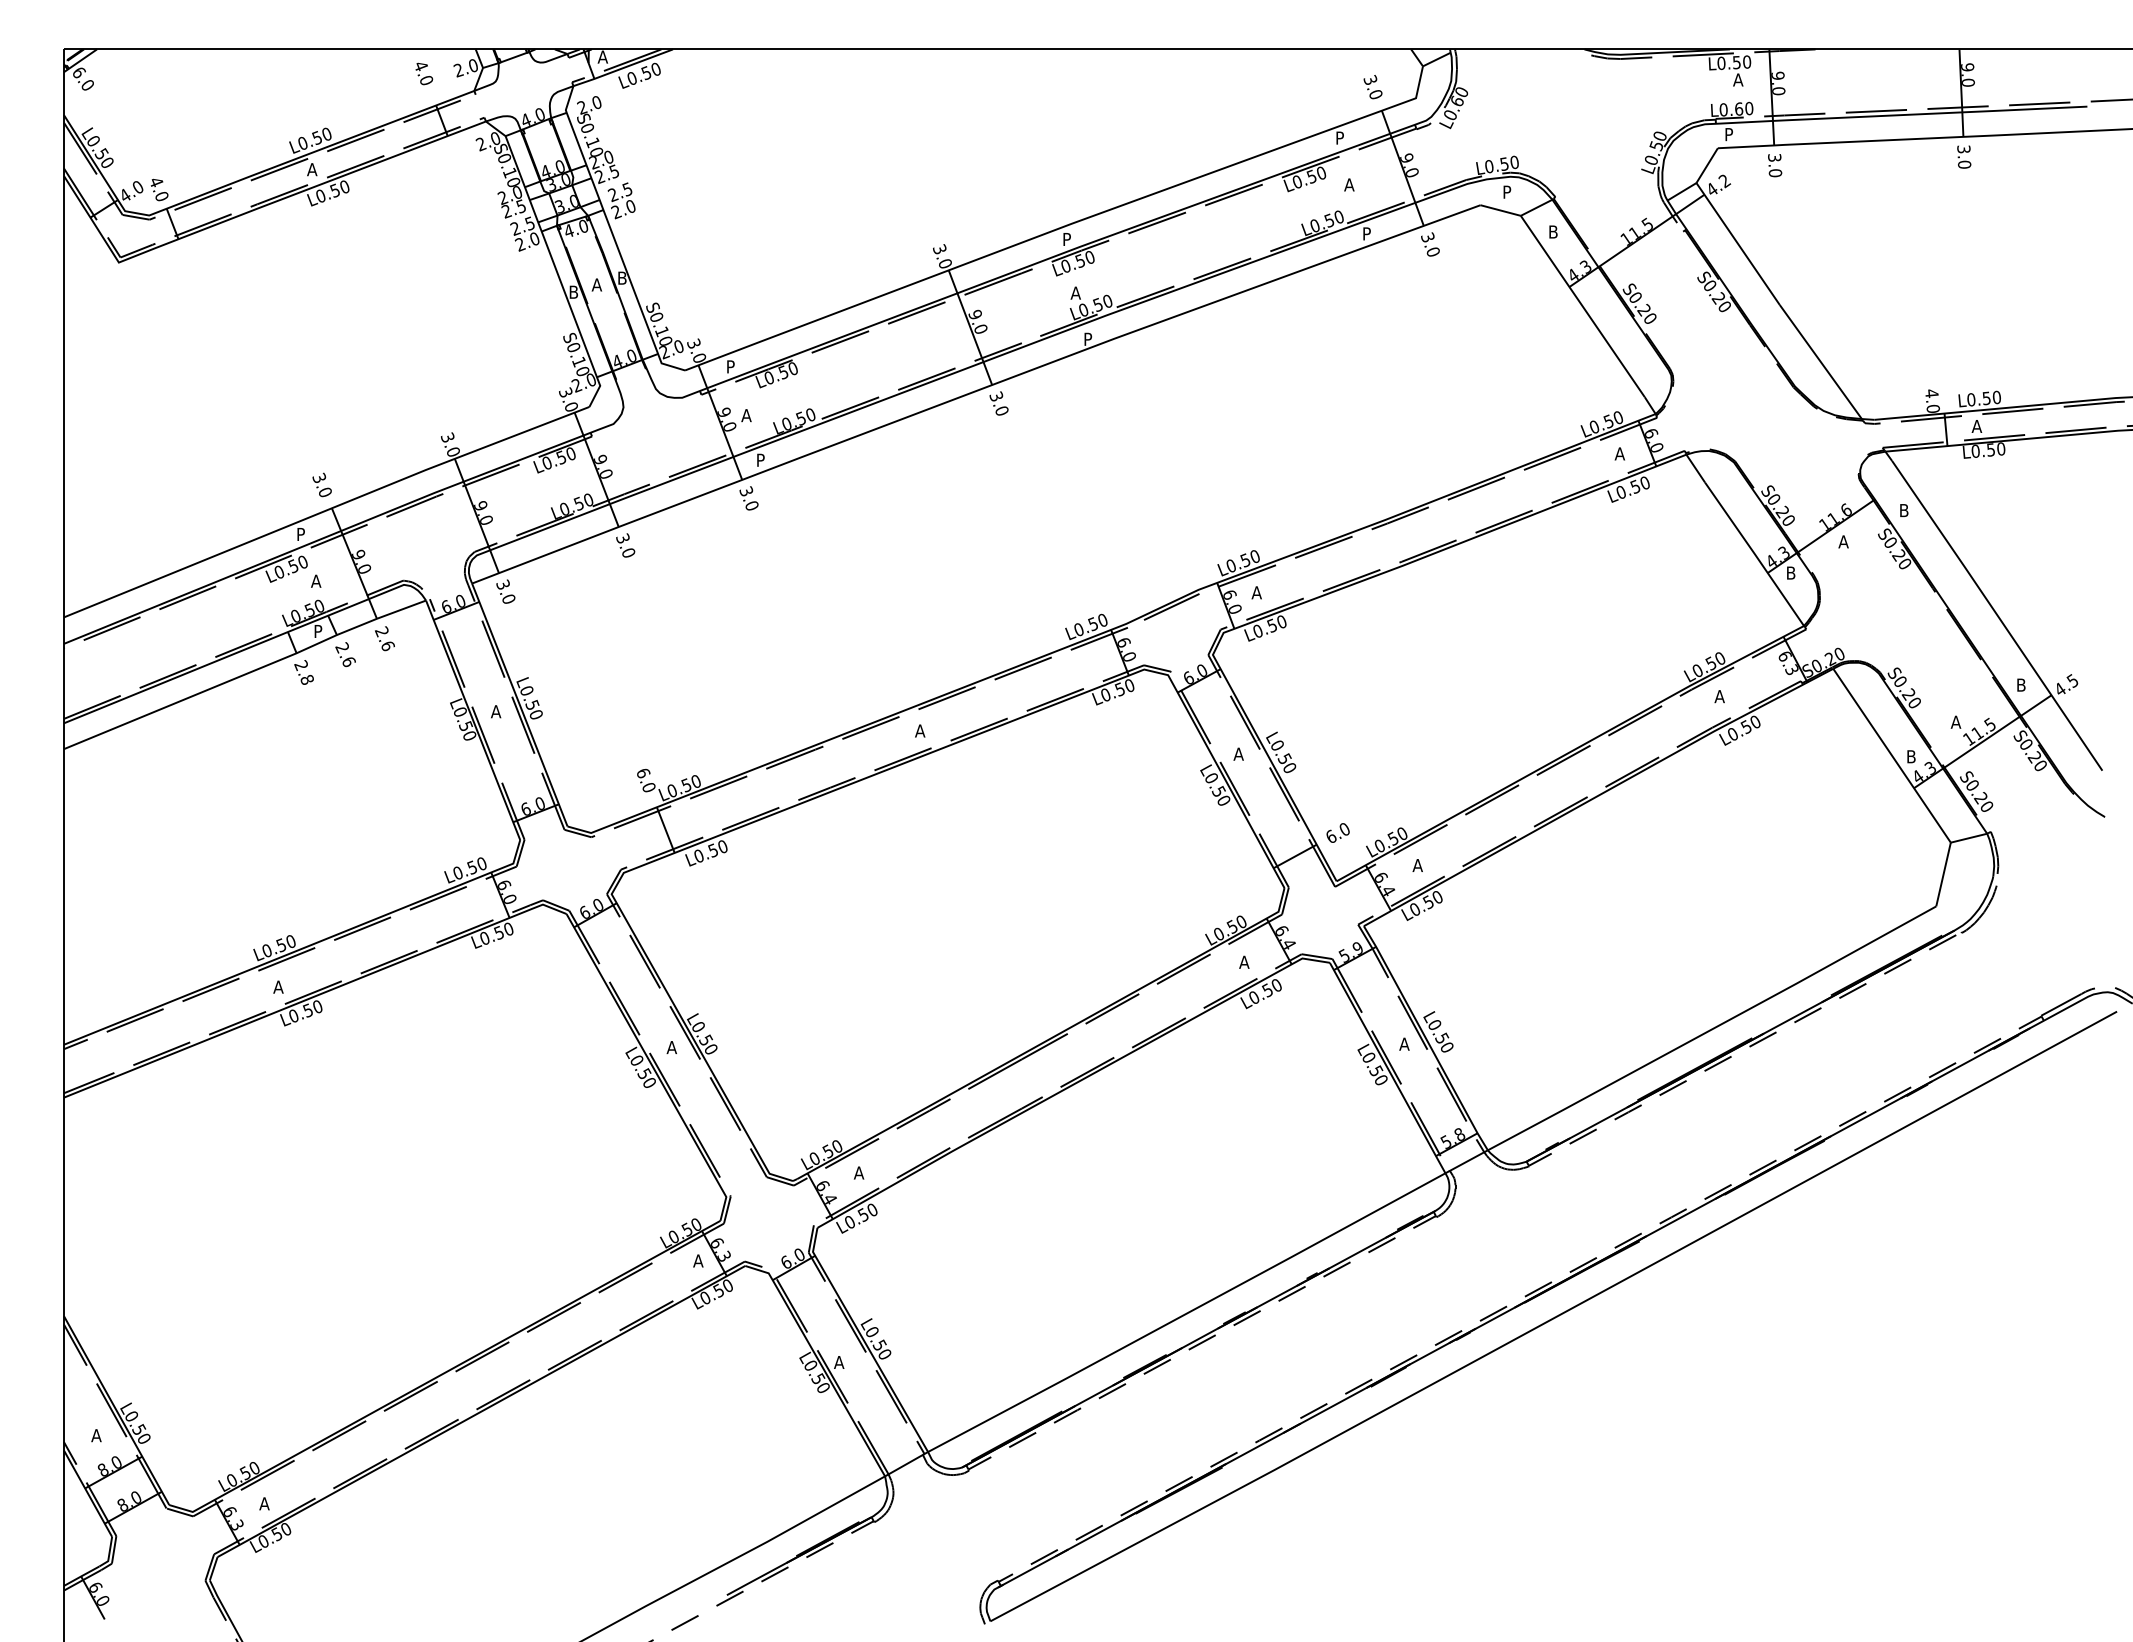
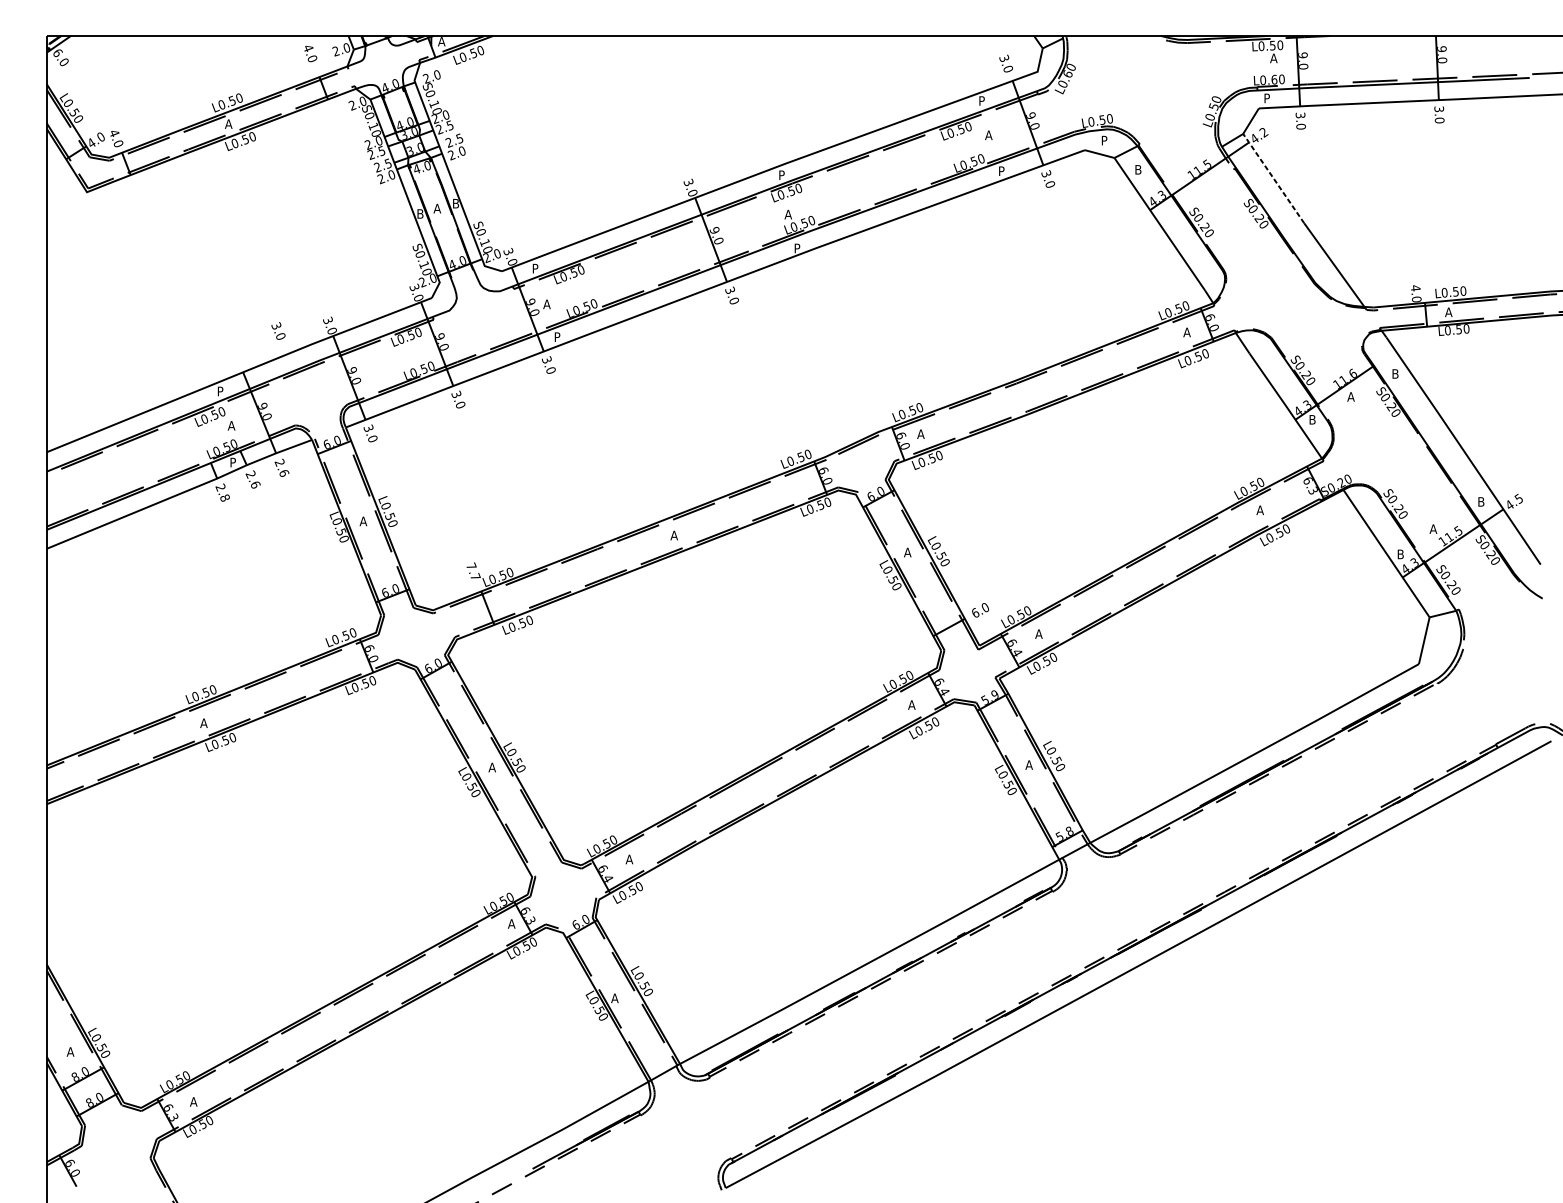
line: (1737, 243) -> (1273, 178), solid -> dashed
text: (321, 484) -> (277, 330), moved
text: (646, 779) -> (473, 571), 6.0 -> 7.7

